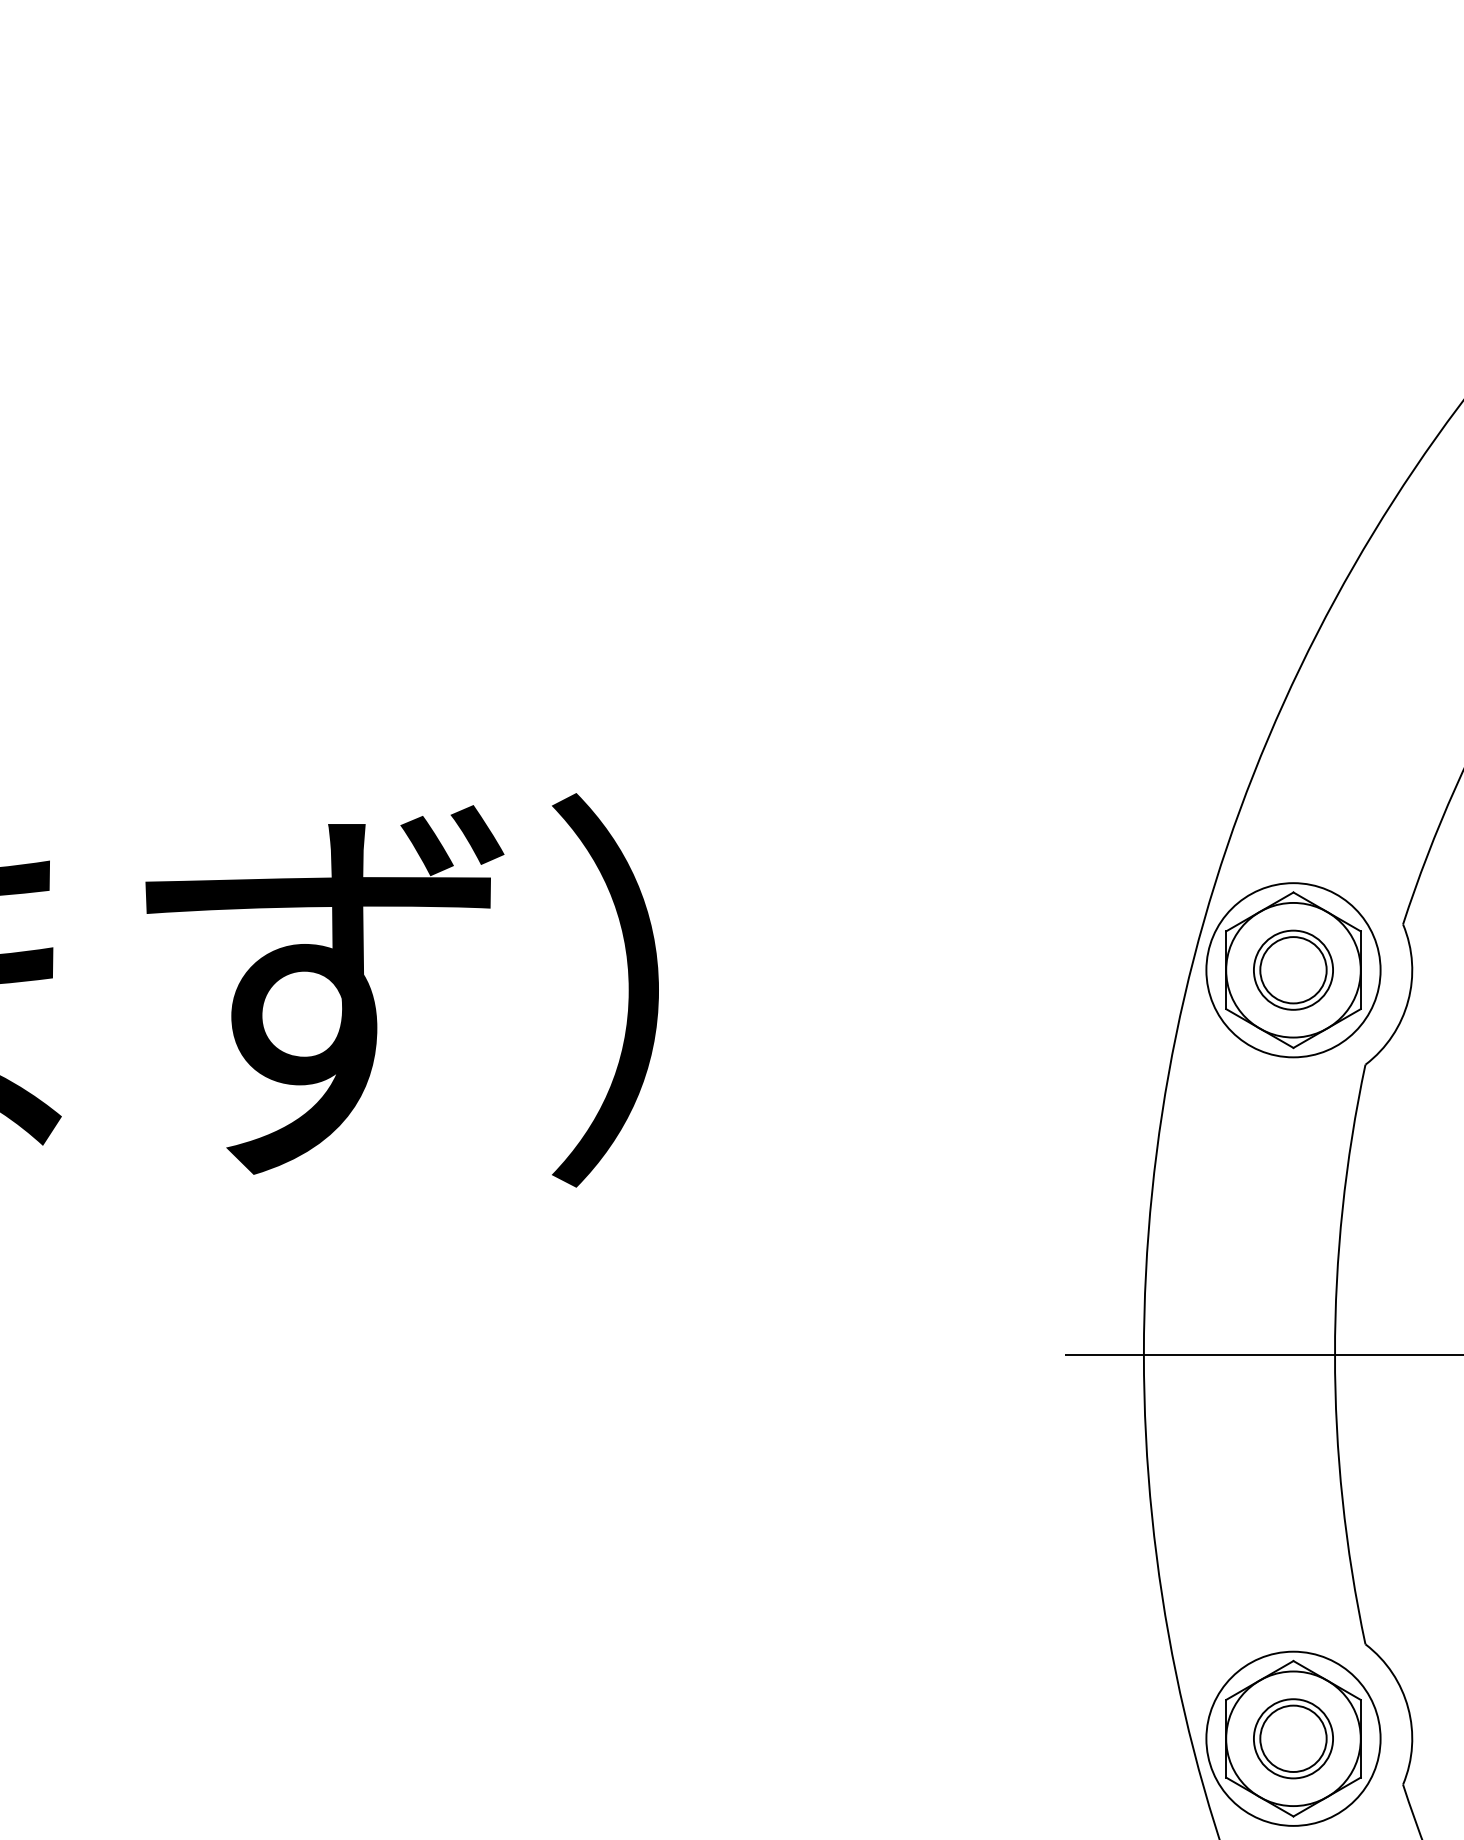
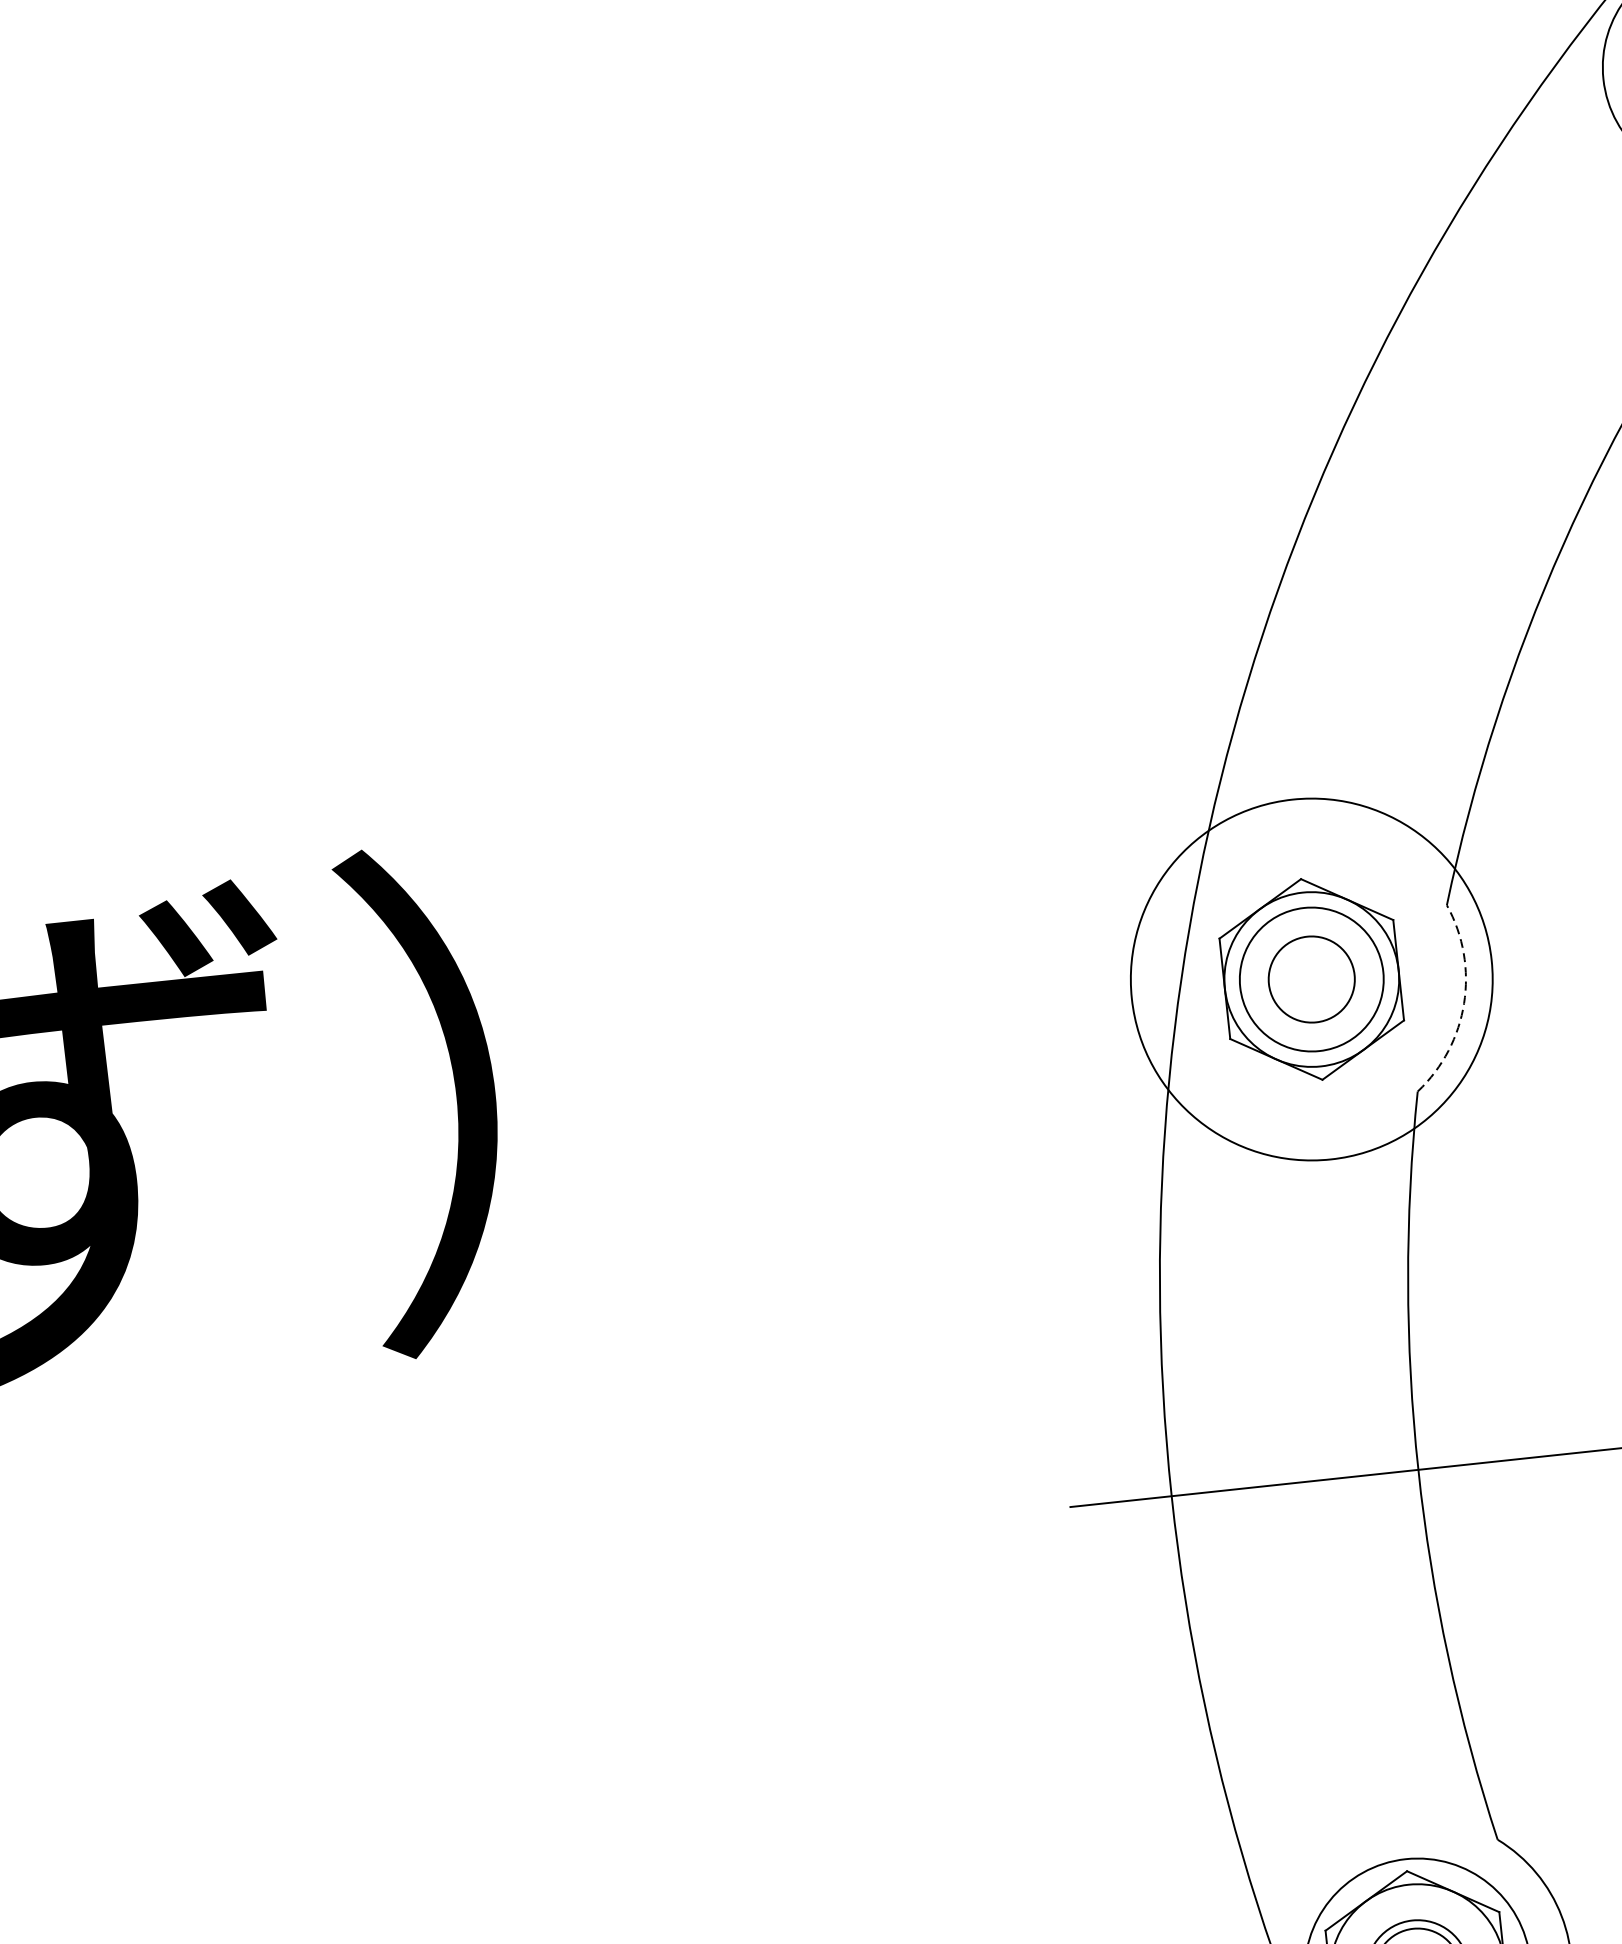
circle: (1293, 969) -> (1311, 978), size x1.4
circle: (1293, 970) -> (1311, 979), size x1.6
arc: (1408, 1000) -> (1464, 1002), solid -> dashed

